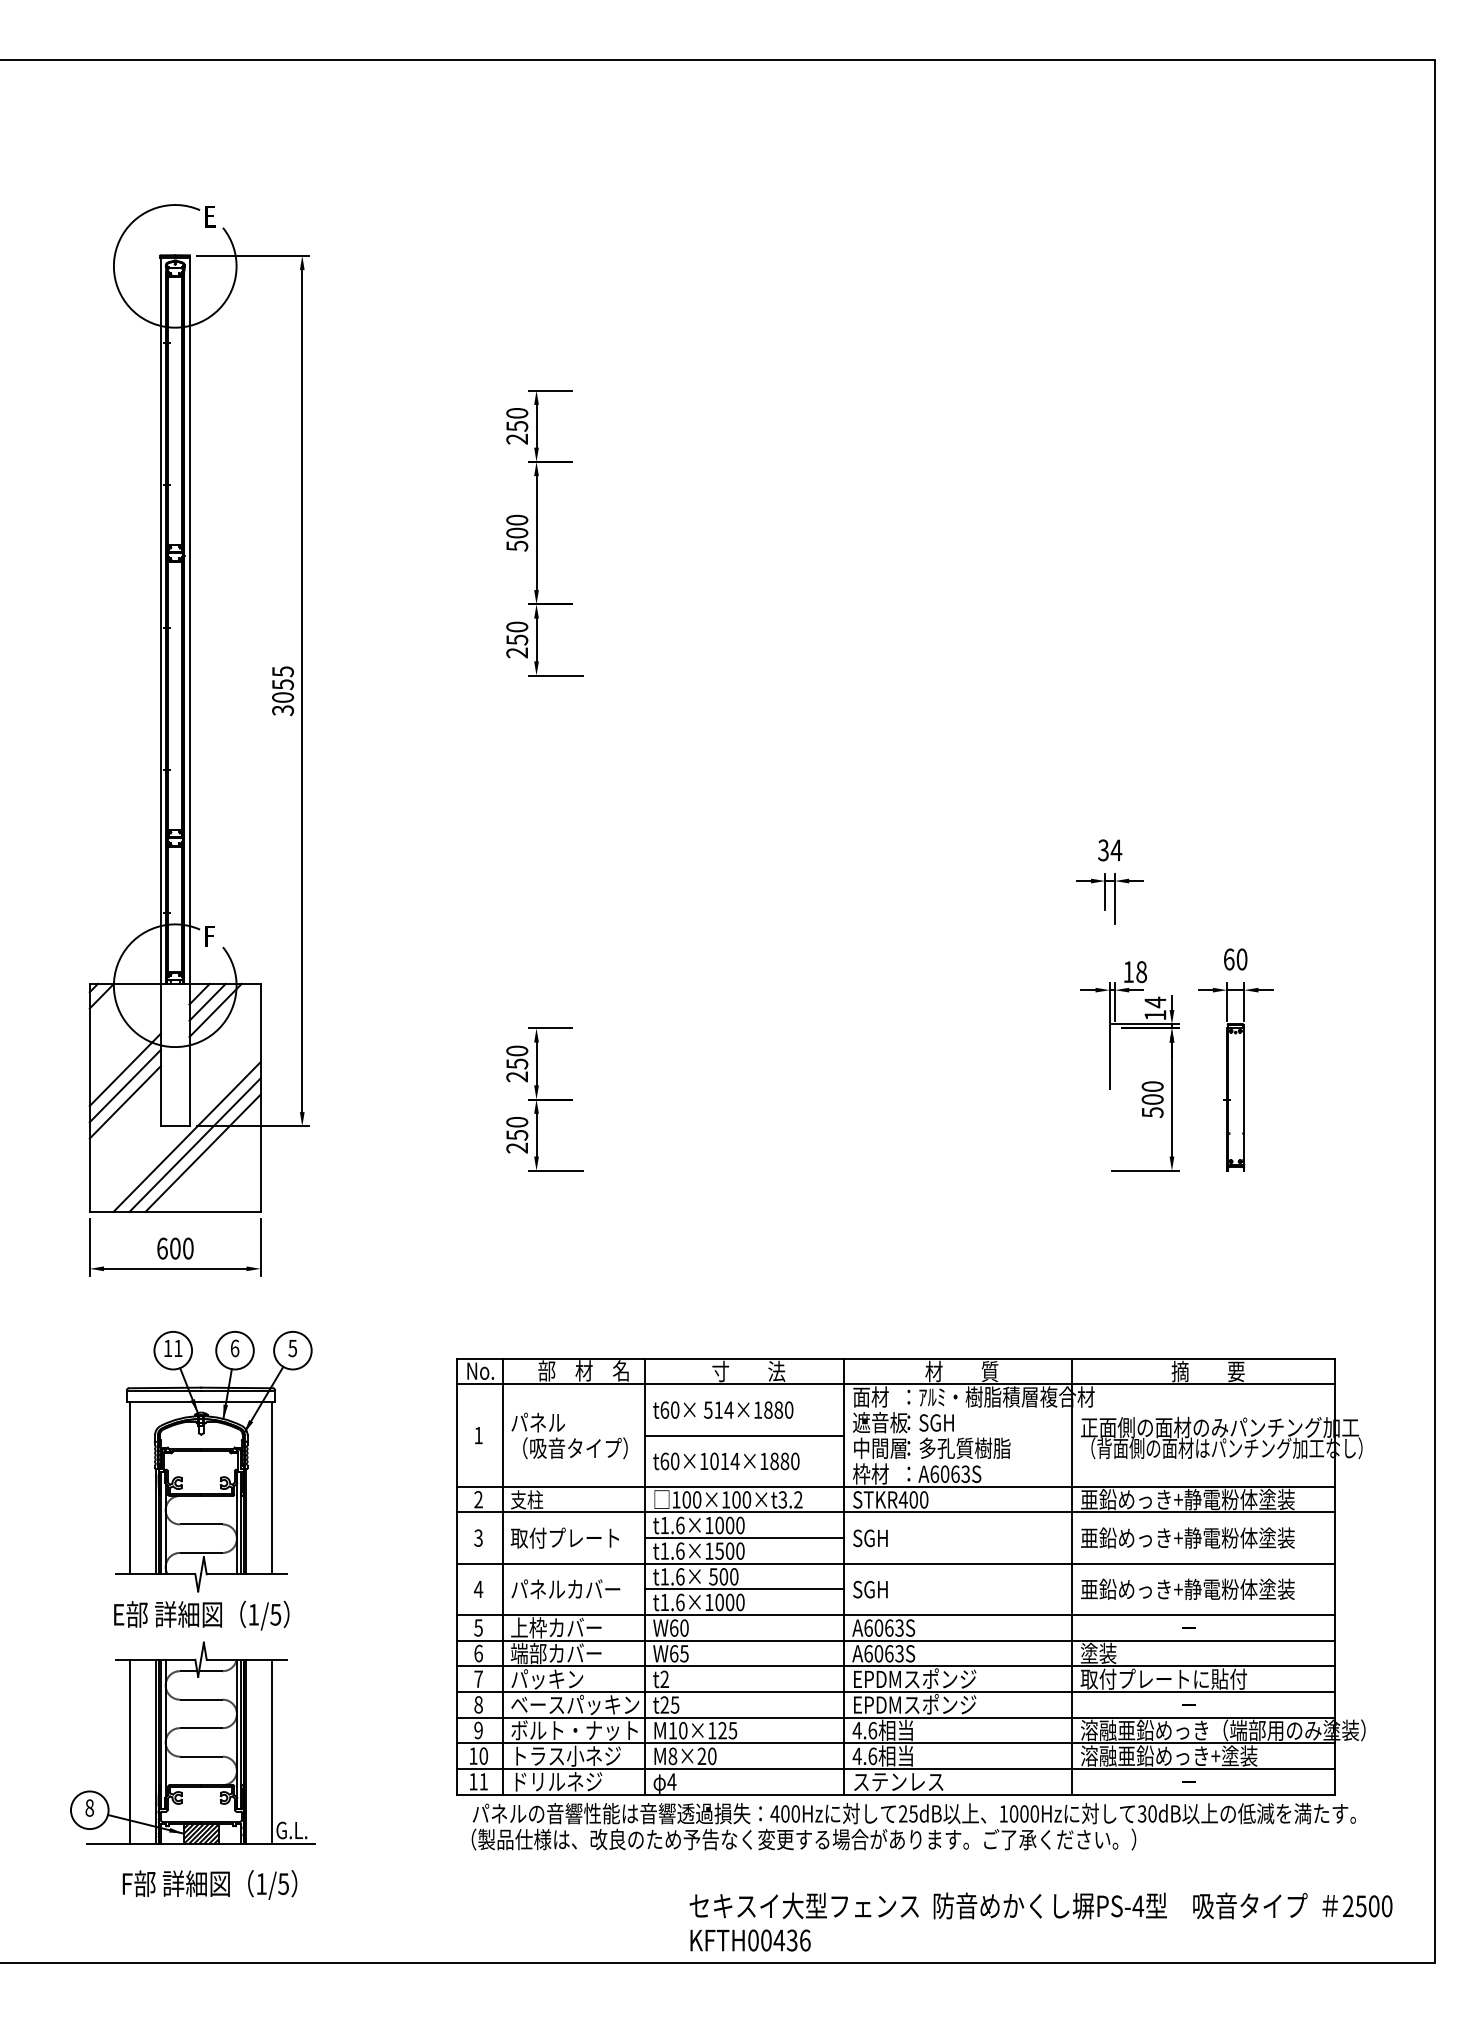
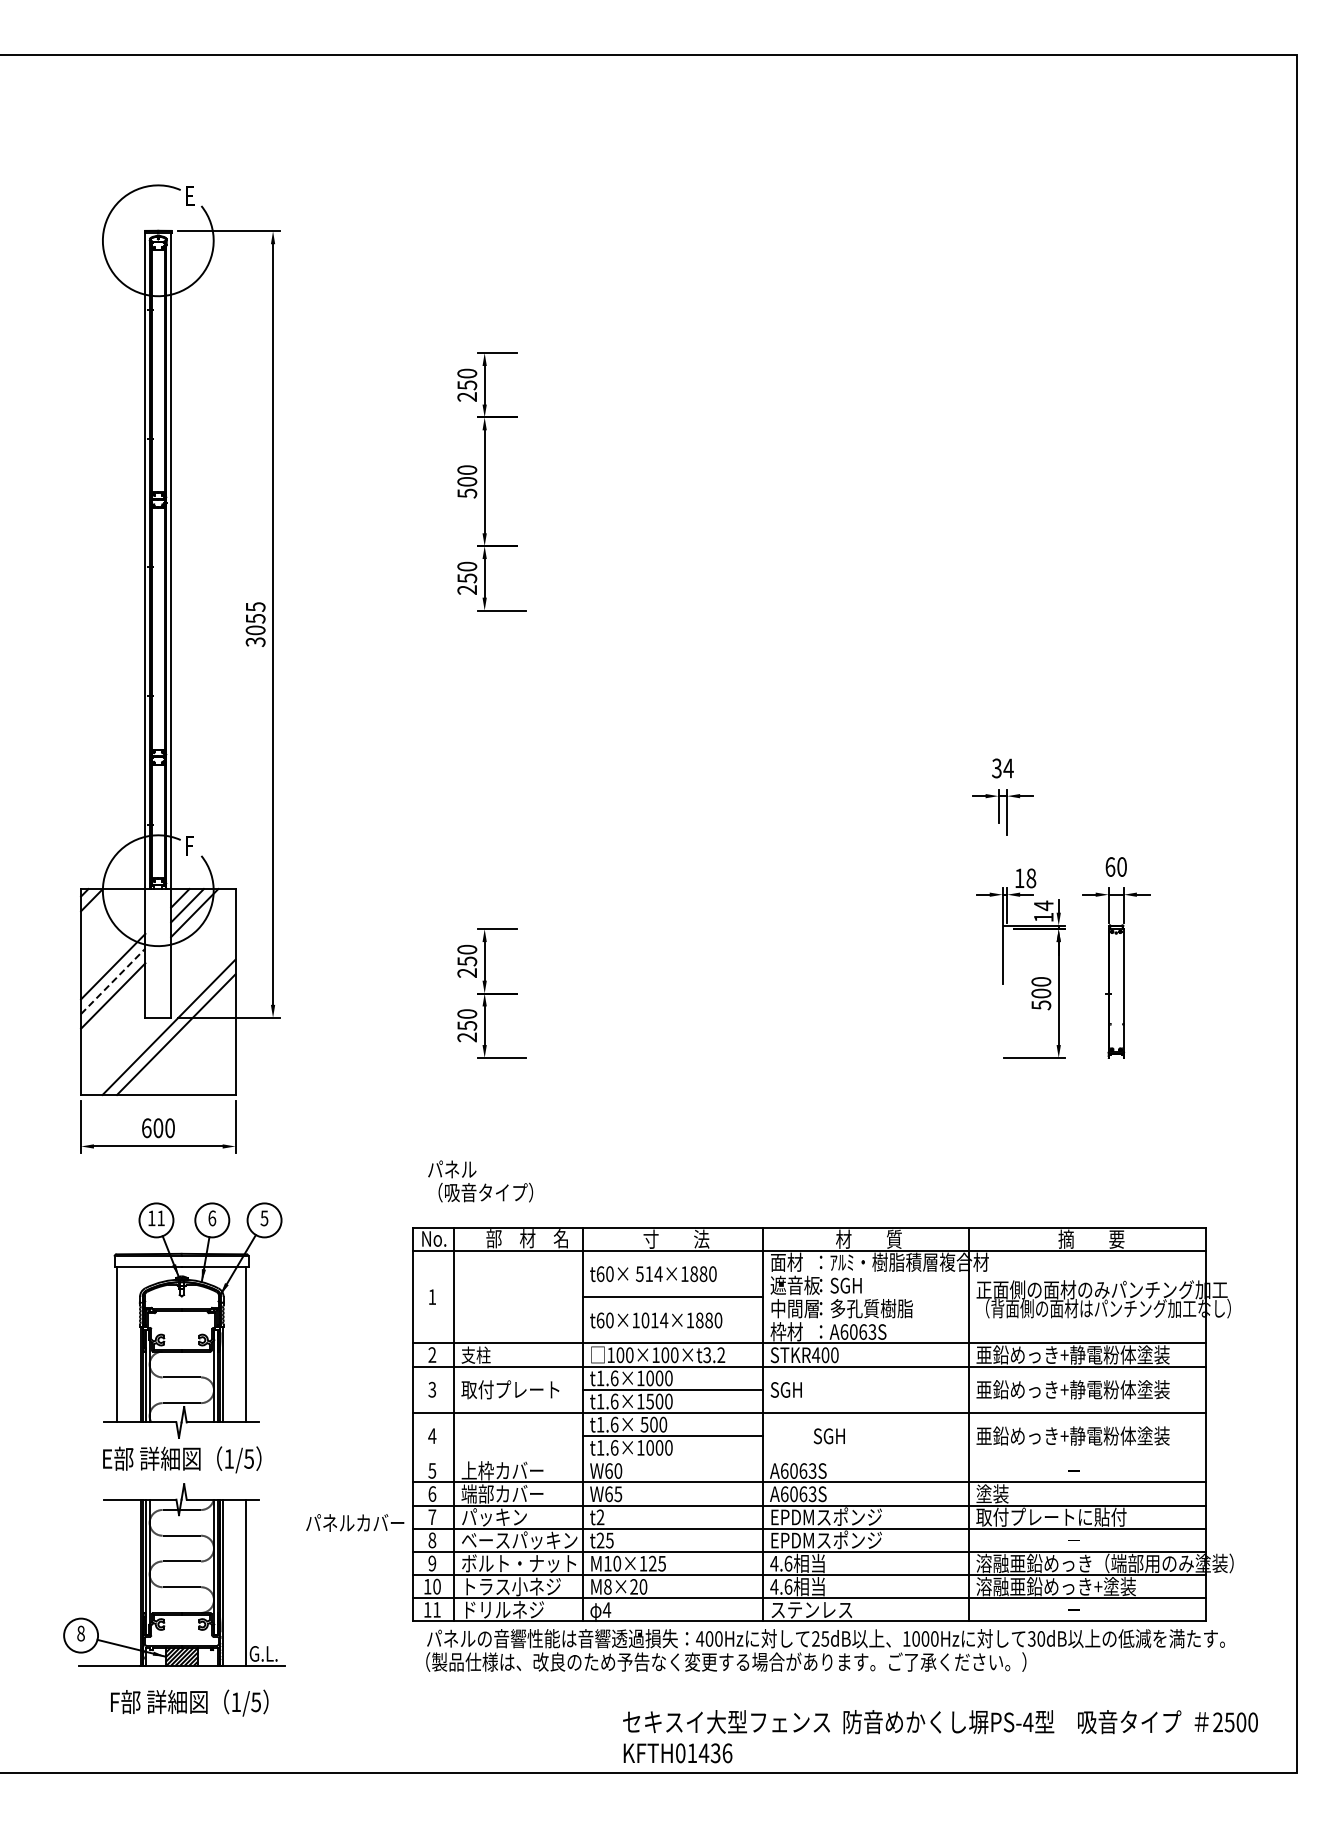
line: (125, 1086) -> (113, 981), solid -> dashed
line: (203, 1152) -> (183, 1041), removed
text: (569, 1435) -> (480, 1181), moved
text: (566, 1588) -> (355, 1522), moved
text: (870, 1589) -> (829, 1436), moved
line: (894, 1615) -> (808, 1459), removed
line: (130, 1751) -> (117, 1582), removed
text: (766, 1940) -> (692, 1753), KFTH00436 -> KFTH01436

